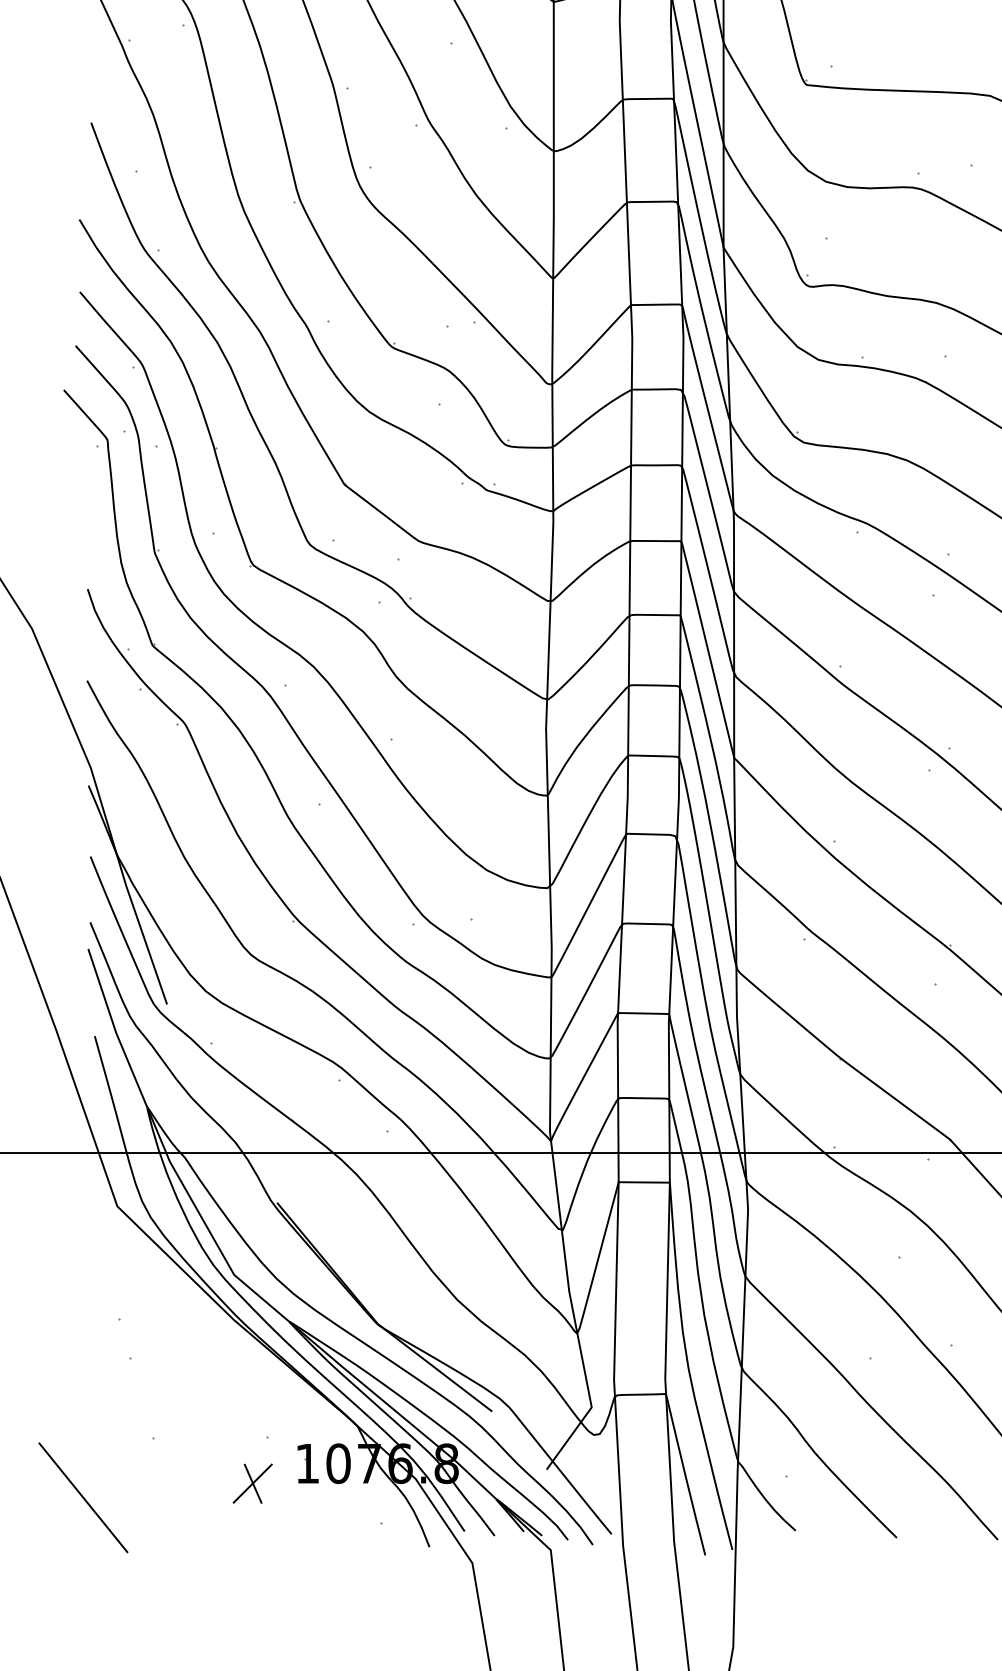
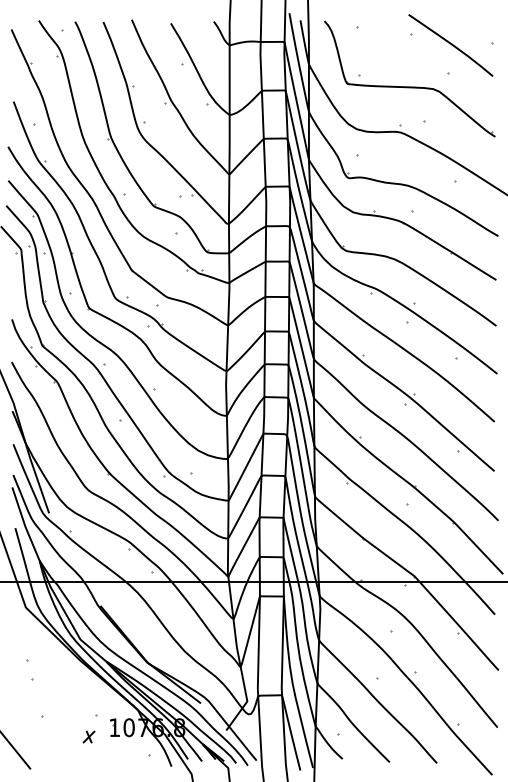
part: (251, 1482) -> (88, 736), size x0.6

